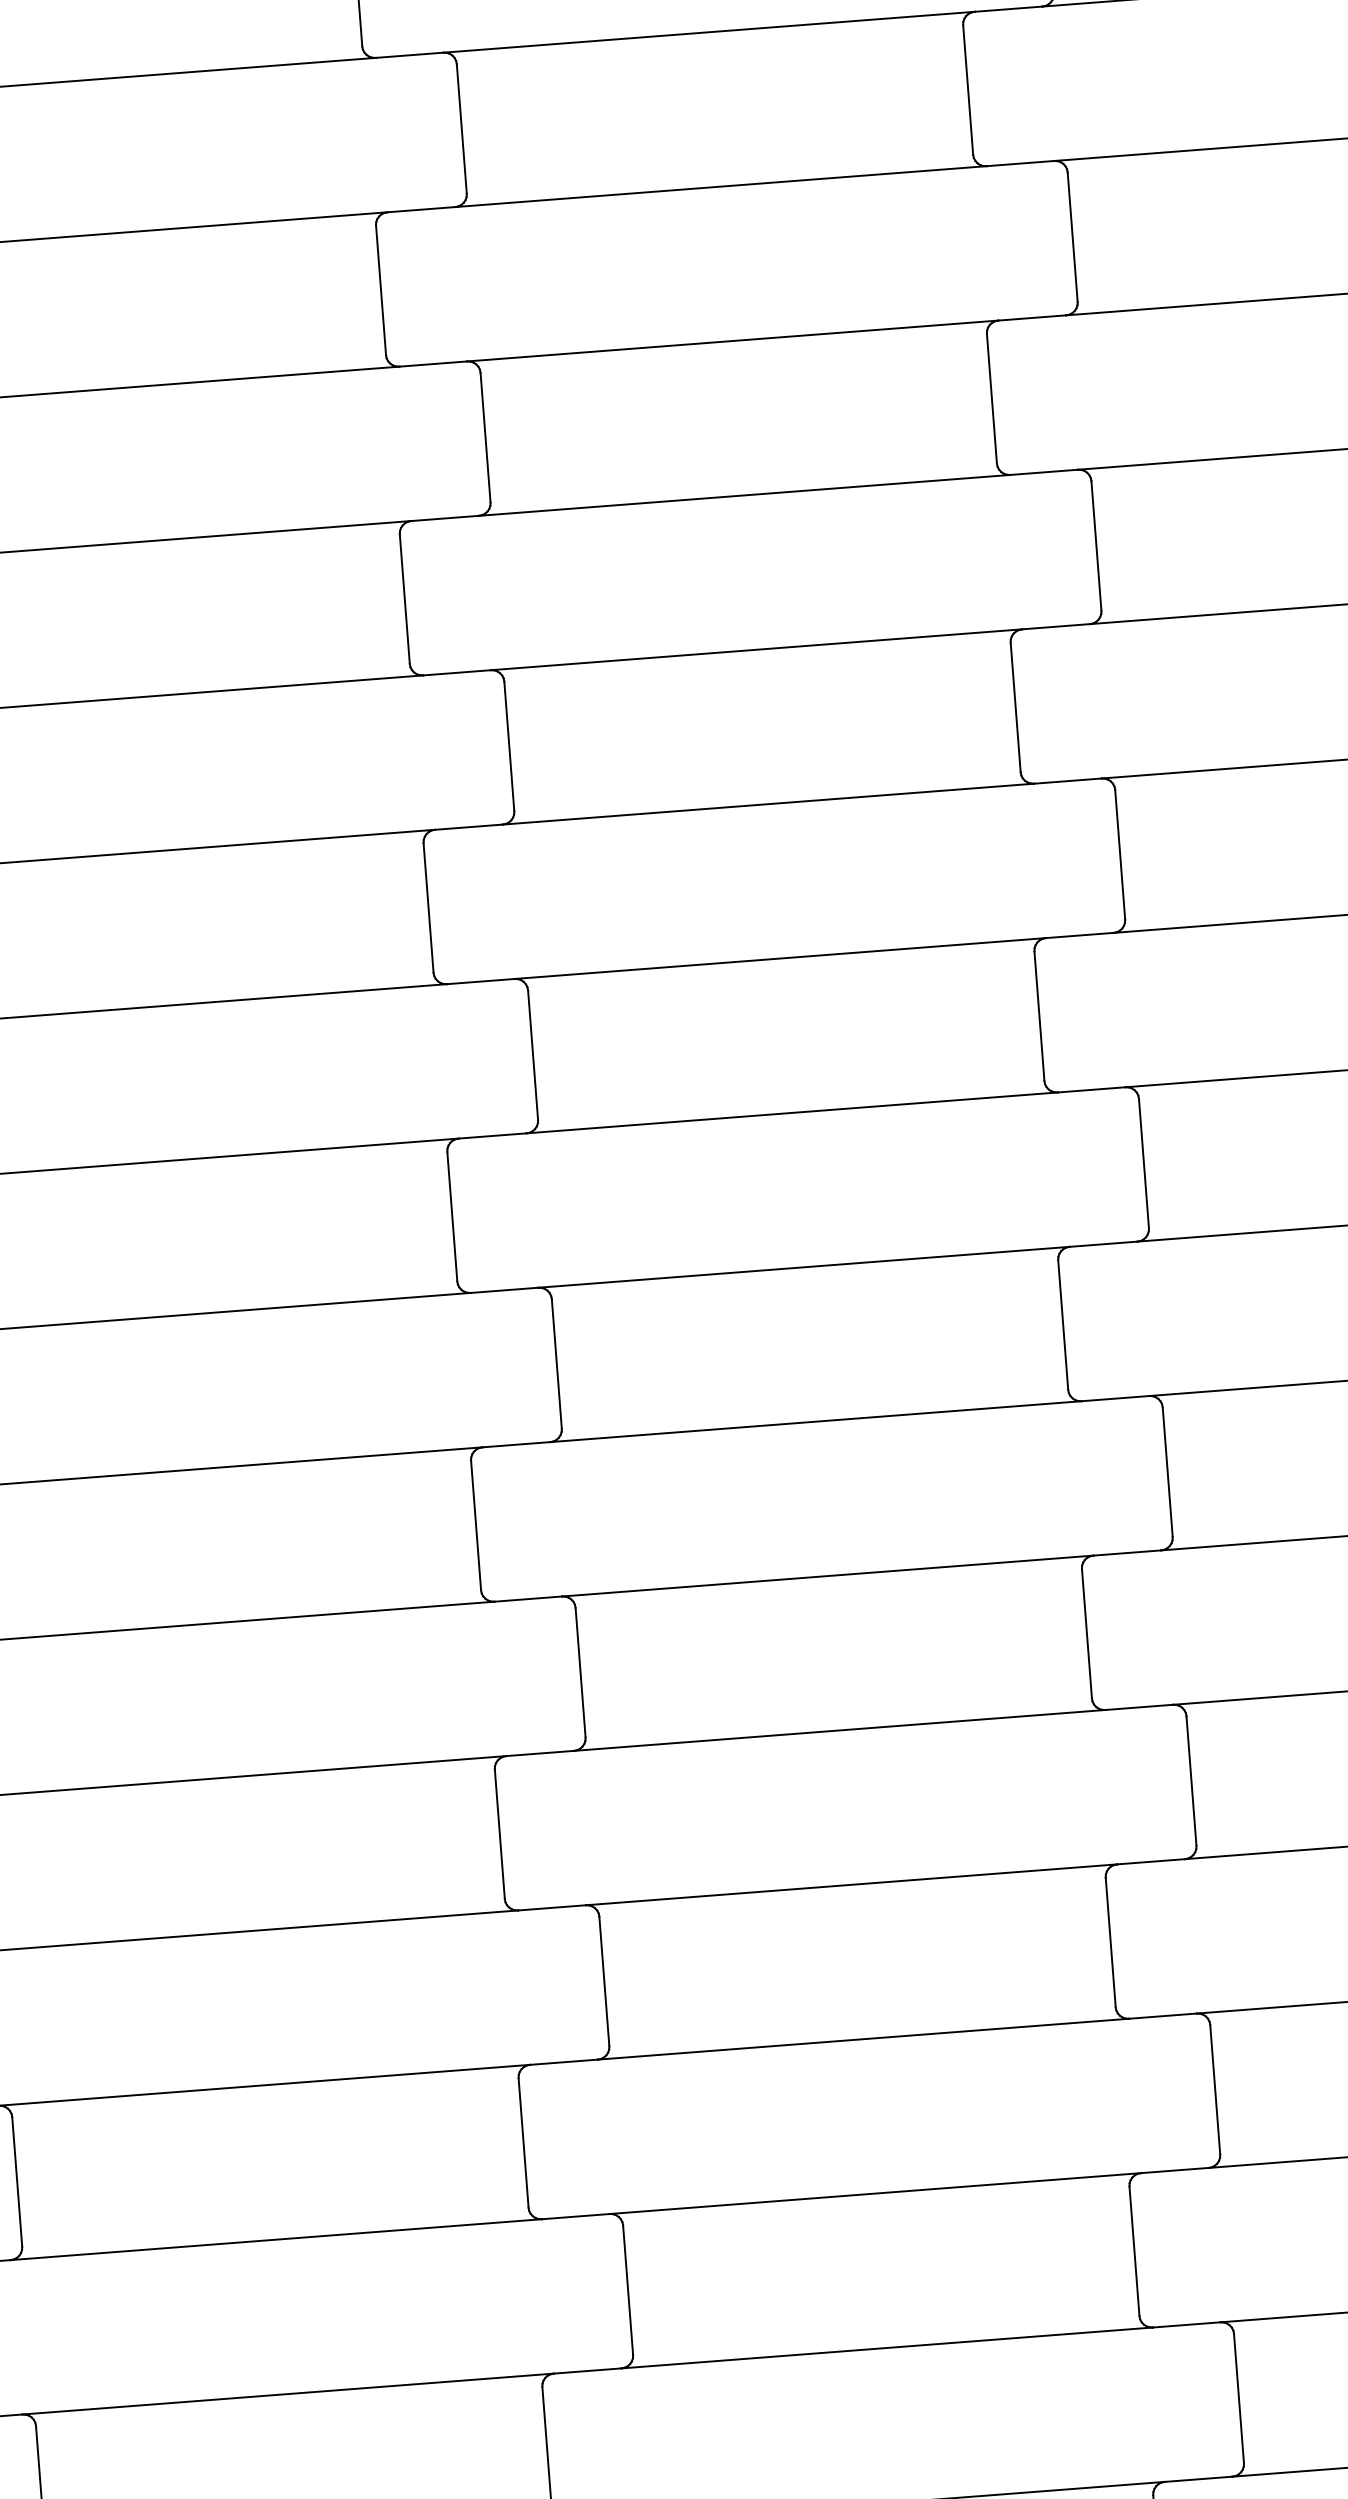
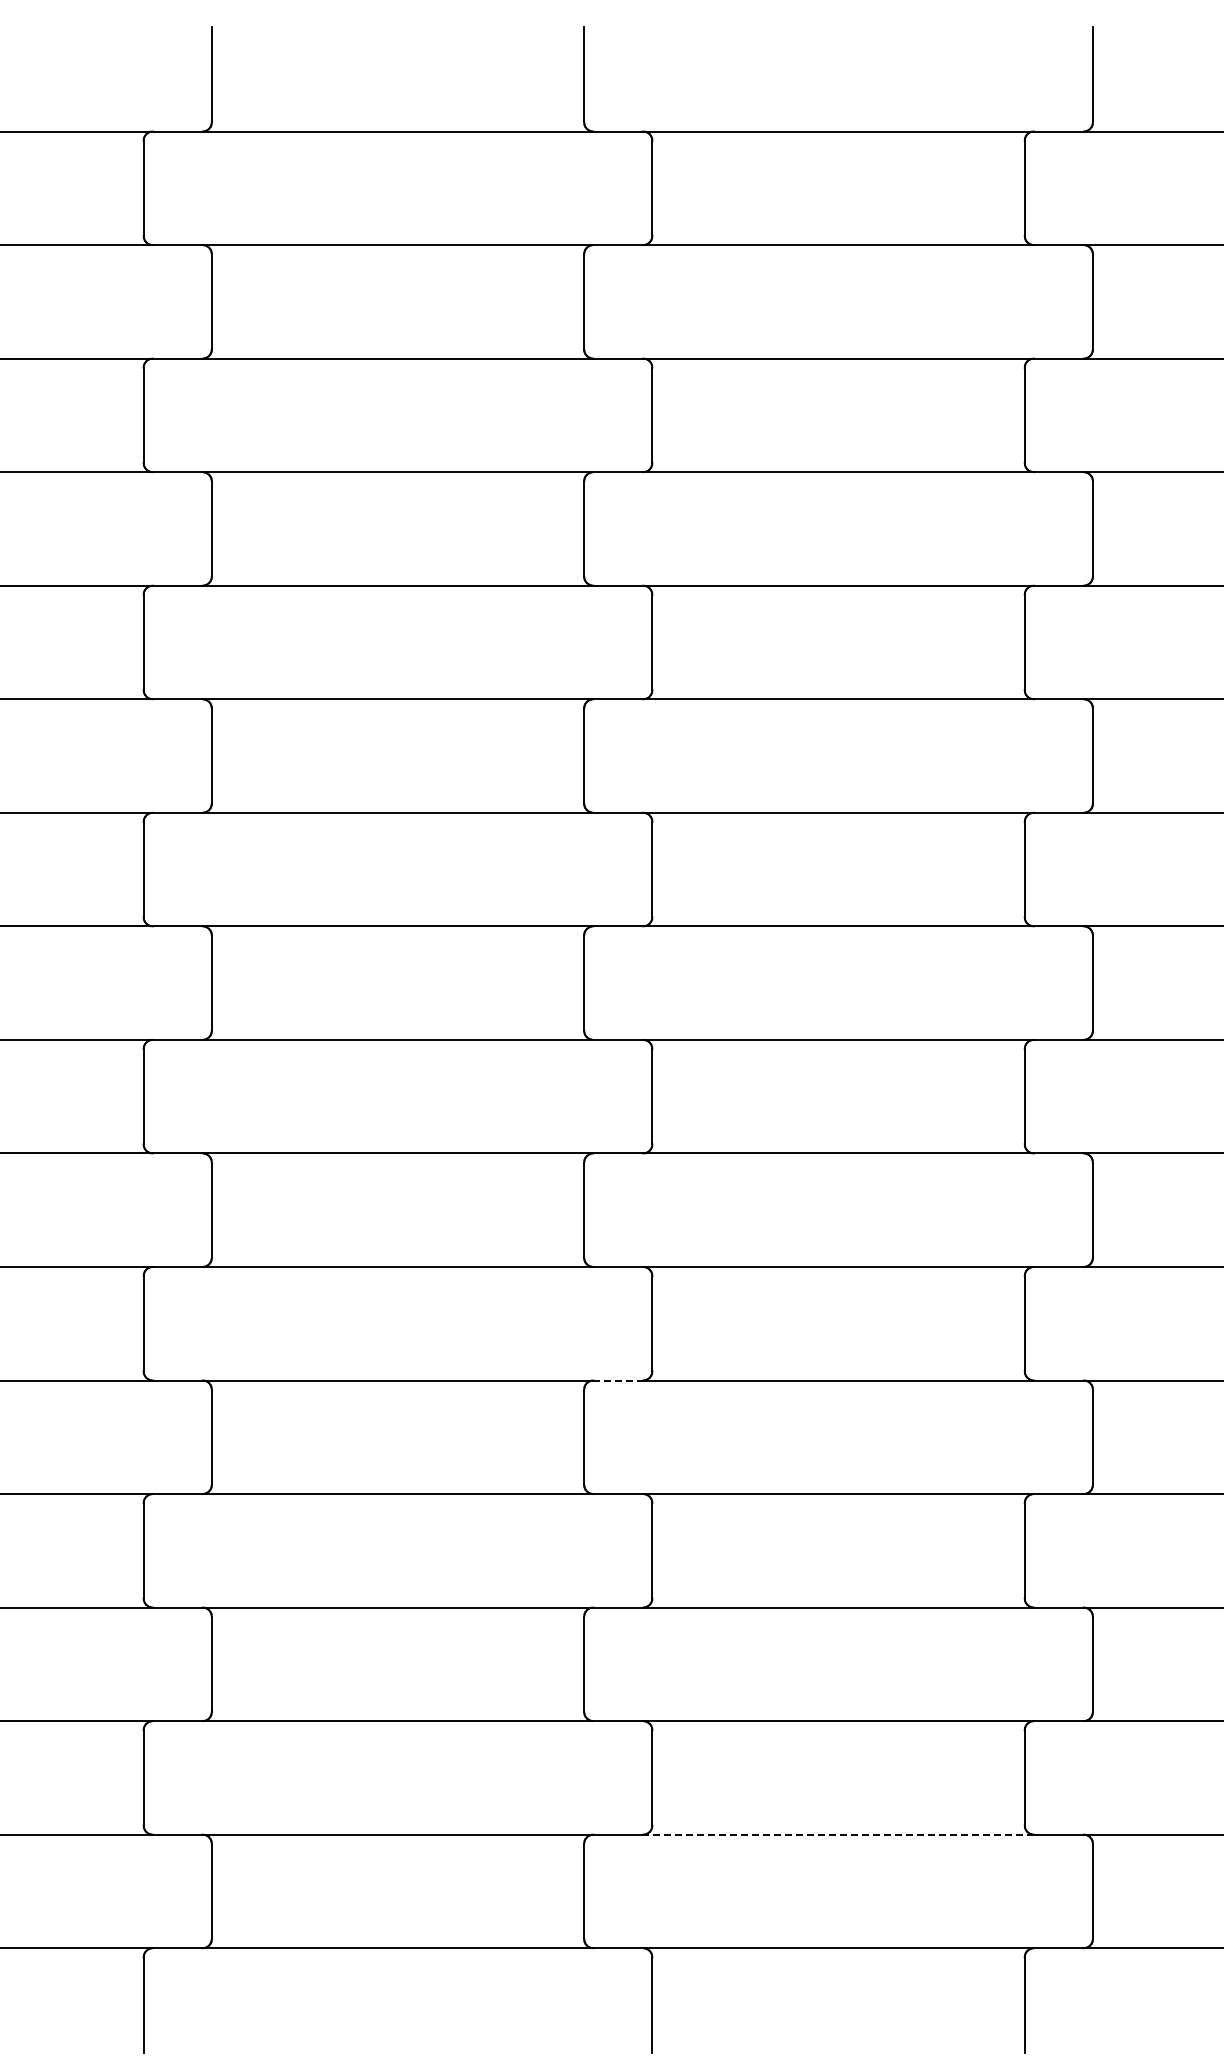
line: (540, 1753) -> (618, 1380), solid -> dashed
line: (887, 2347) -> (838, 1834), solid -> dashed

